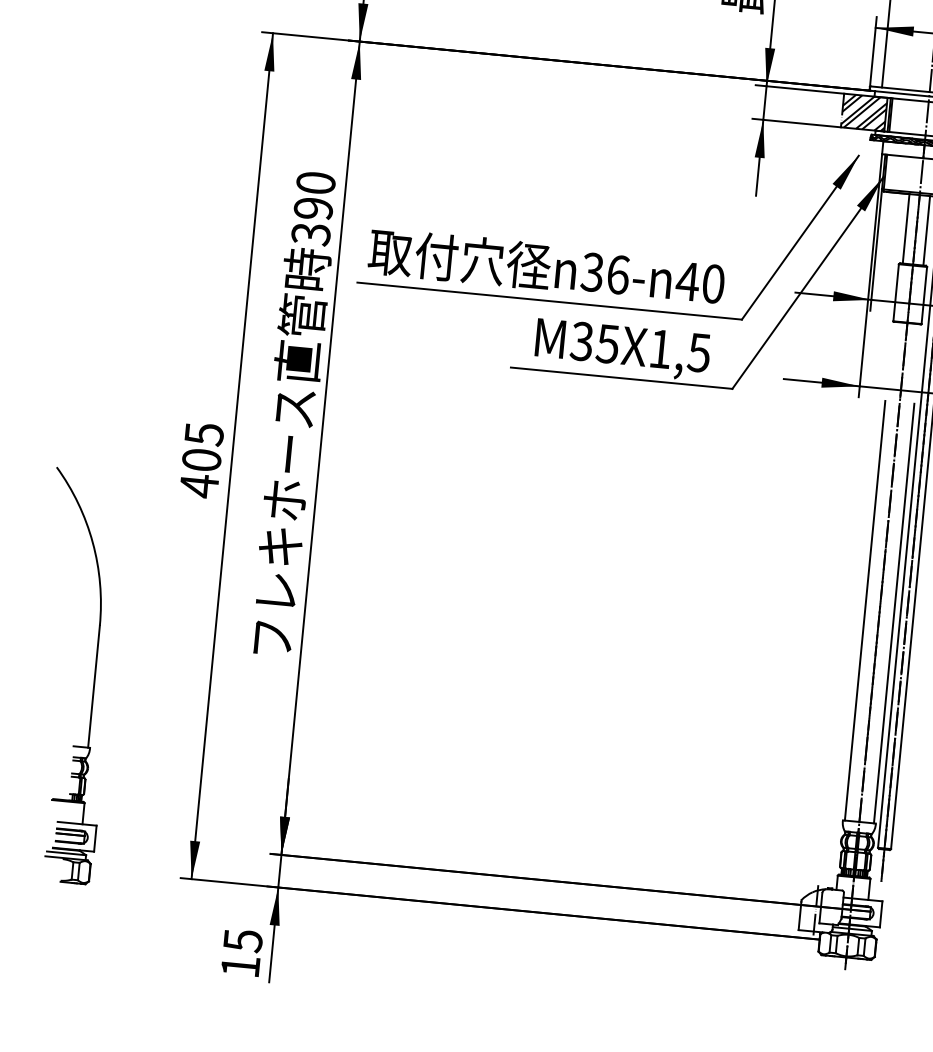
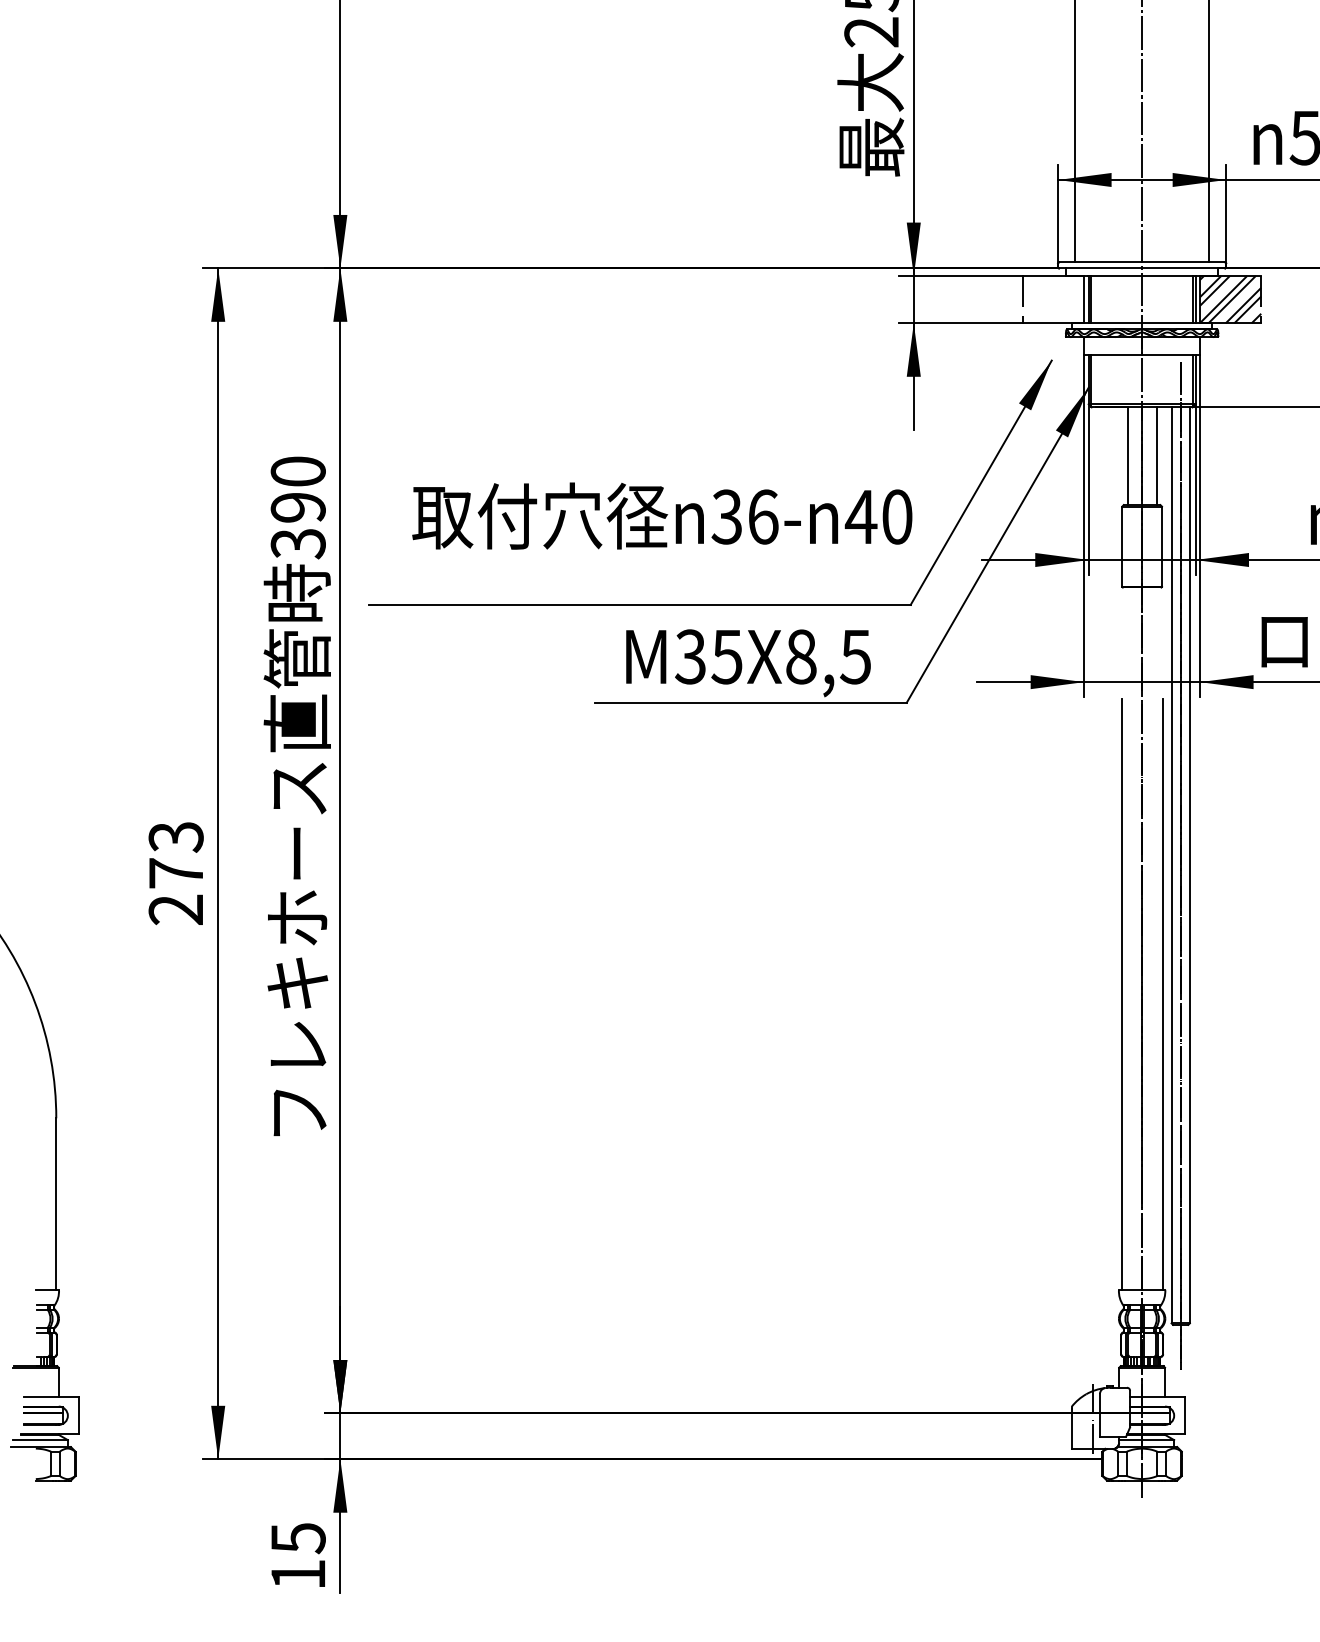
hatch: (864, 112) -> (1053, 299), removed
text: (546, 266) -> (662, 515), moved
text: (660, 348) -> (801, 656), M35X1,5 -> M35X8,5
text: (201, 460) -> (175, 874), 405 -> 273

